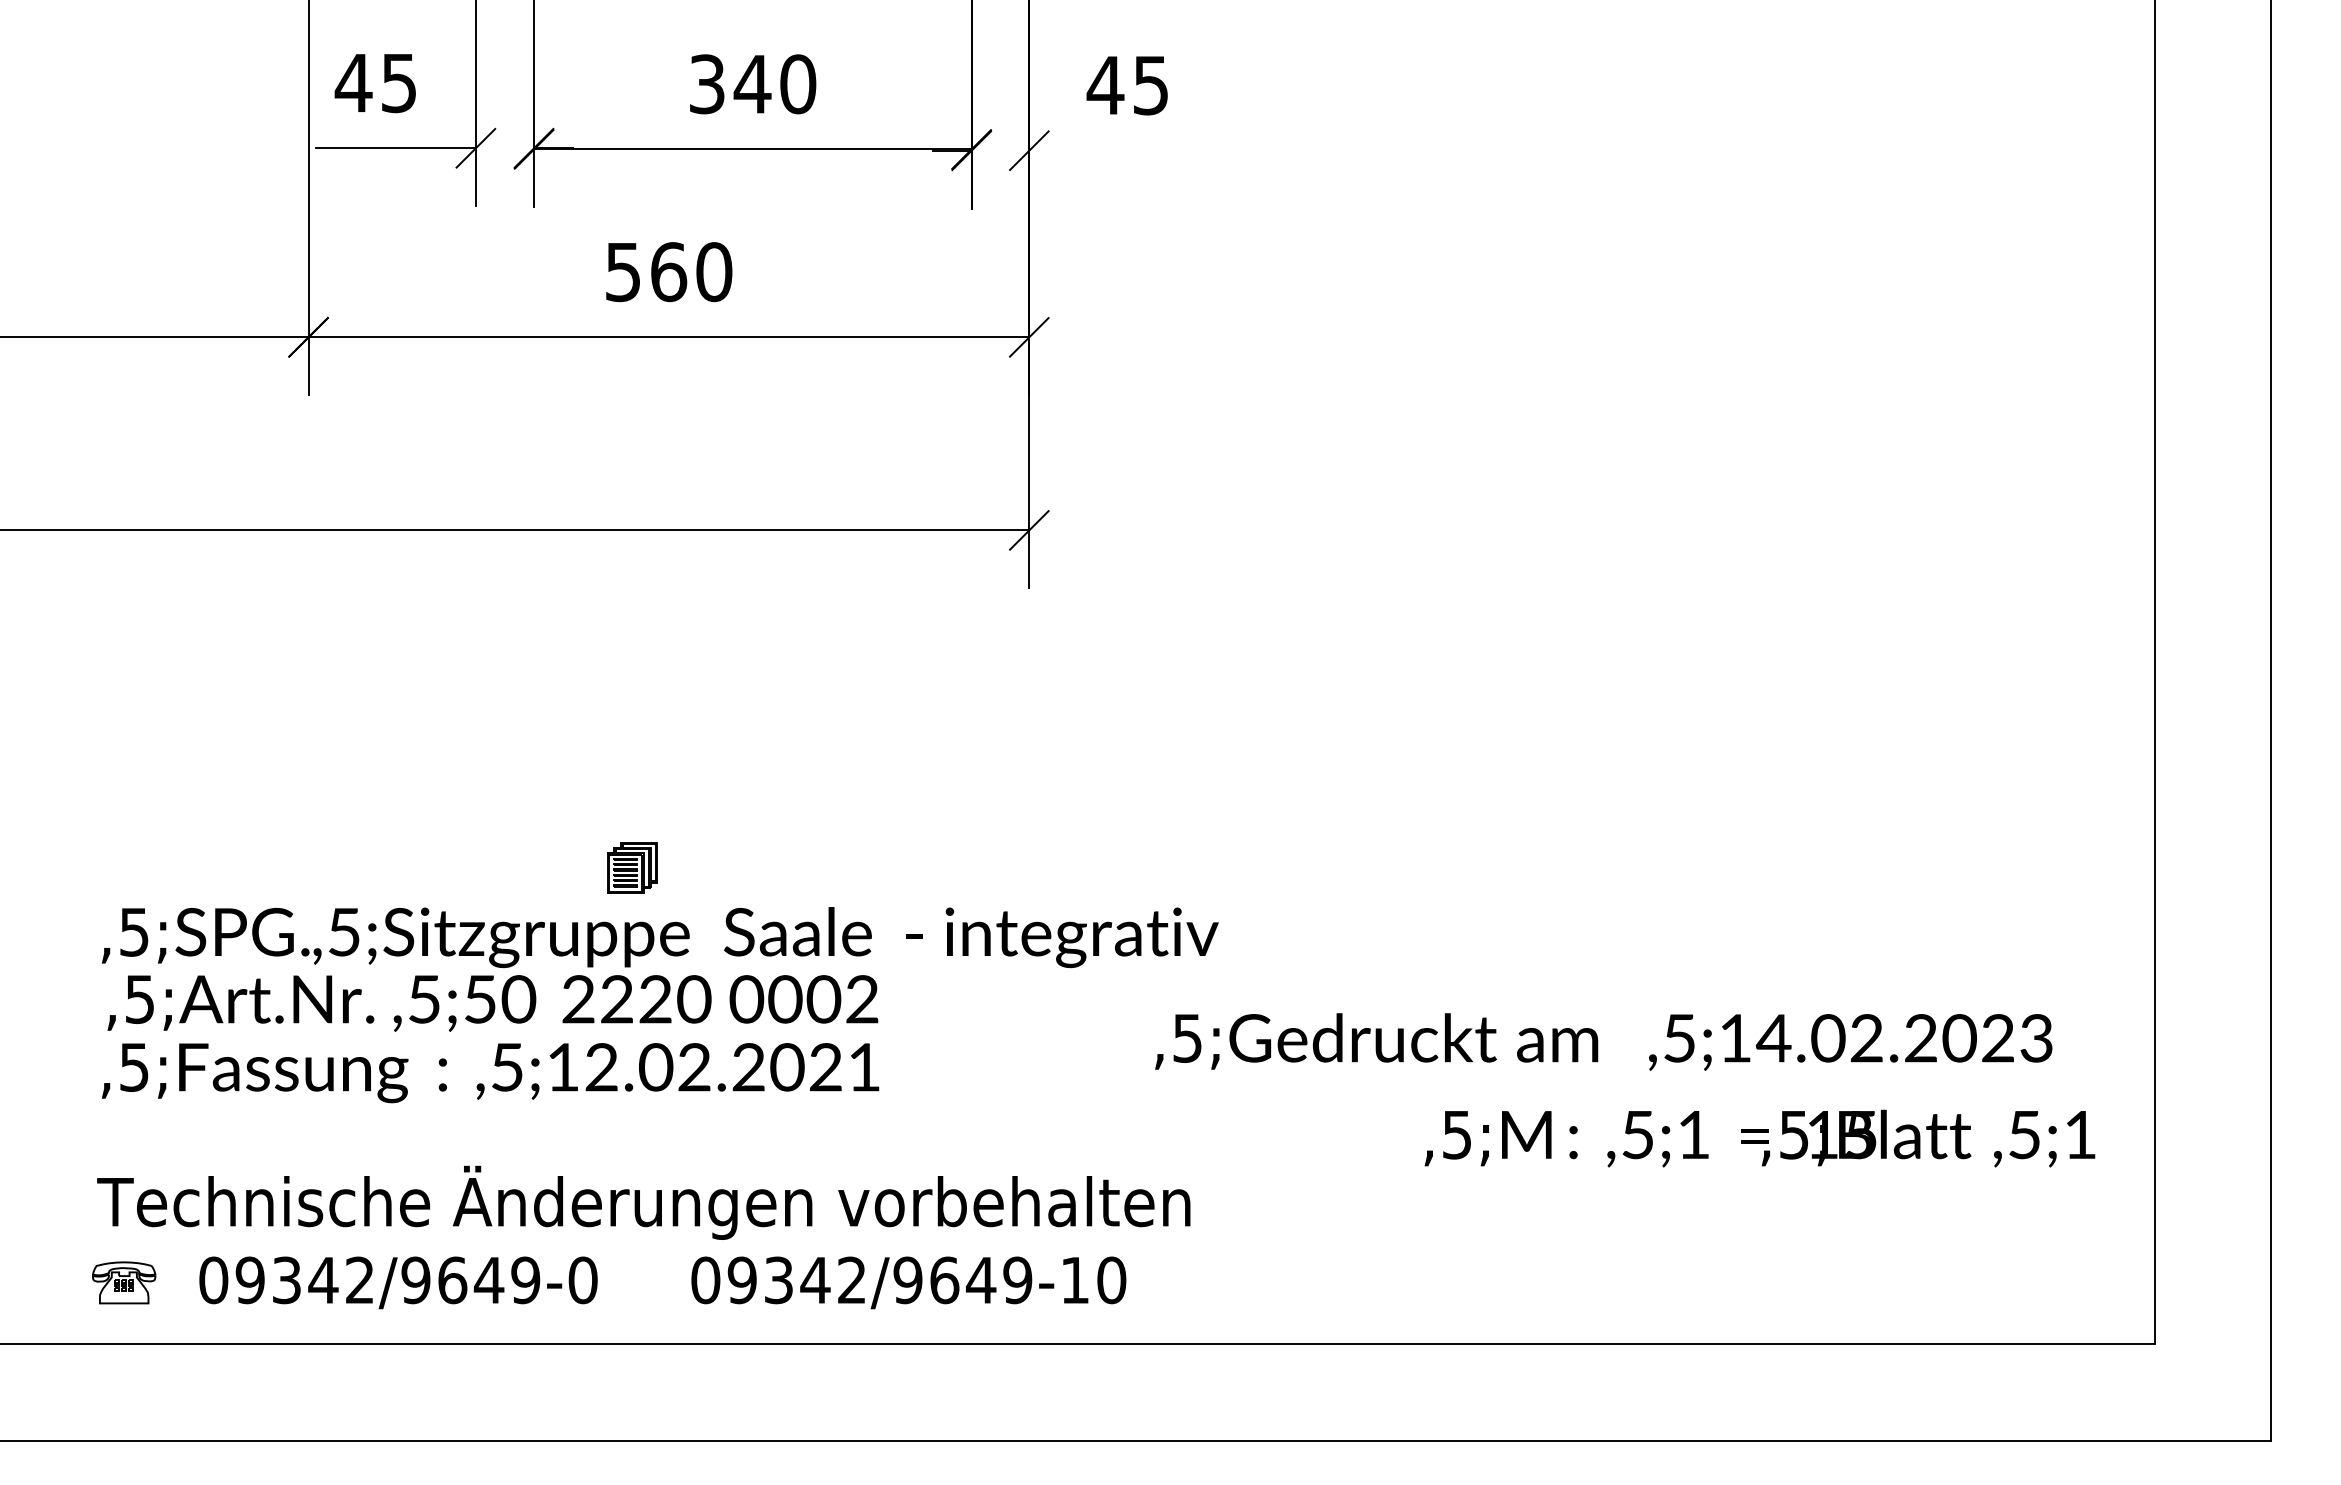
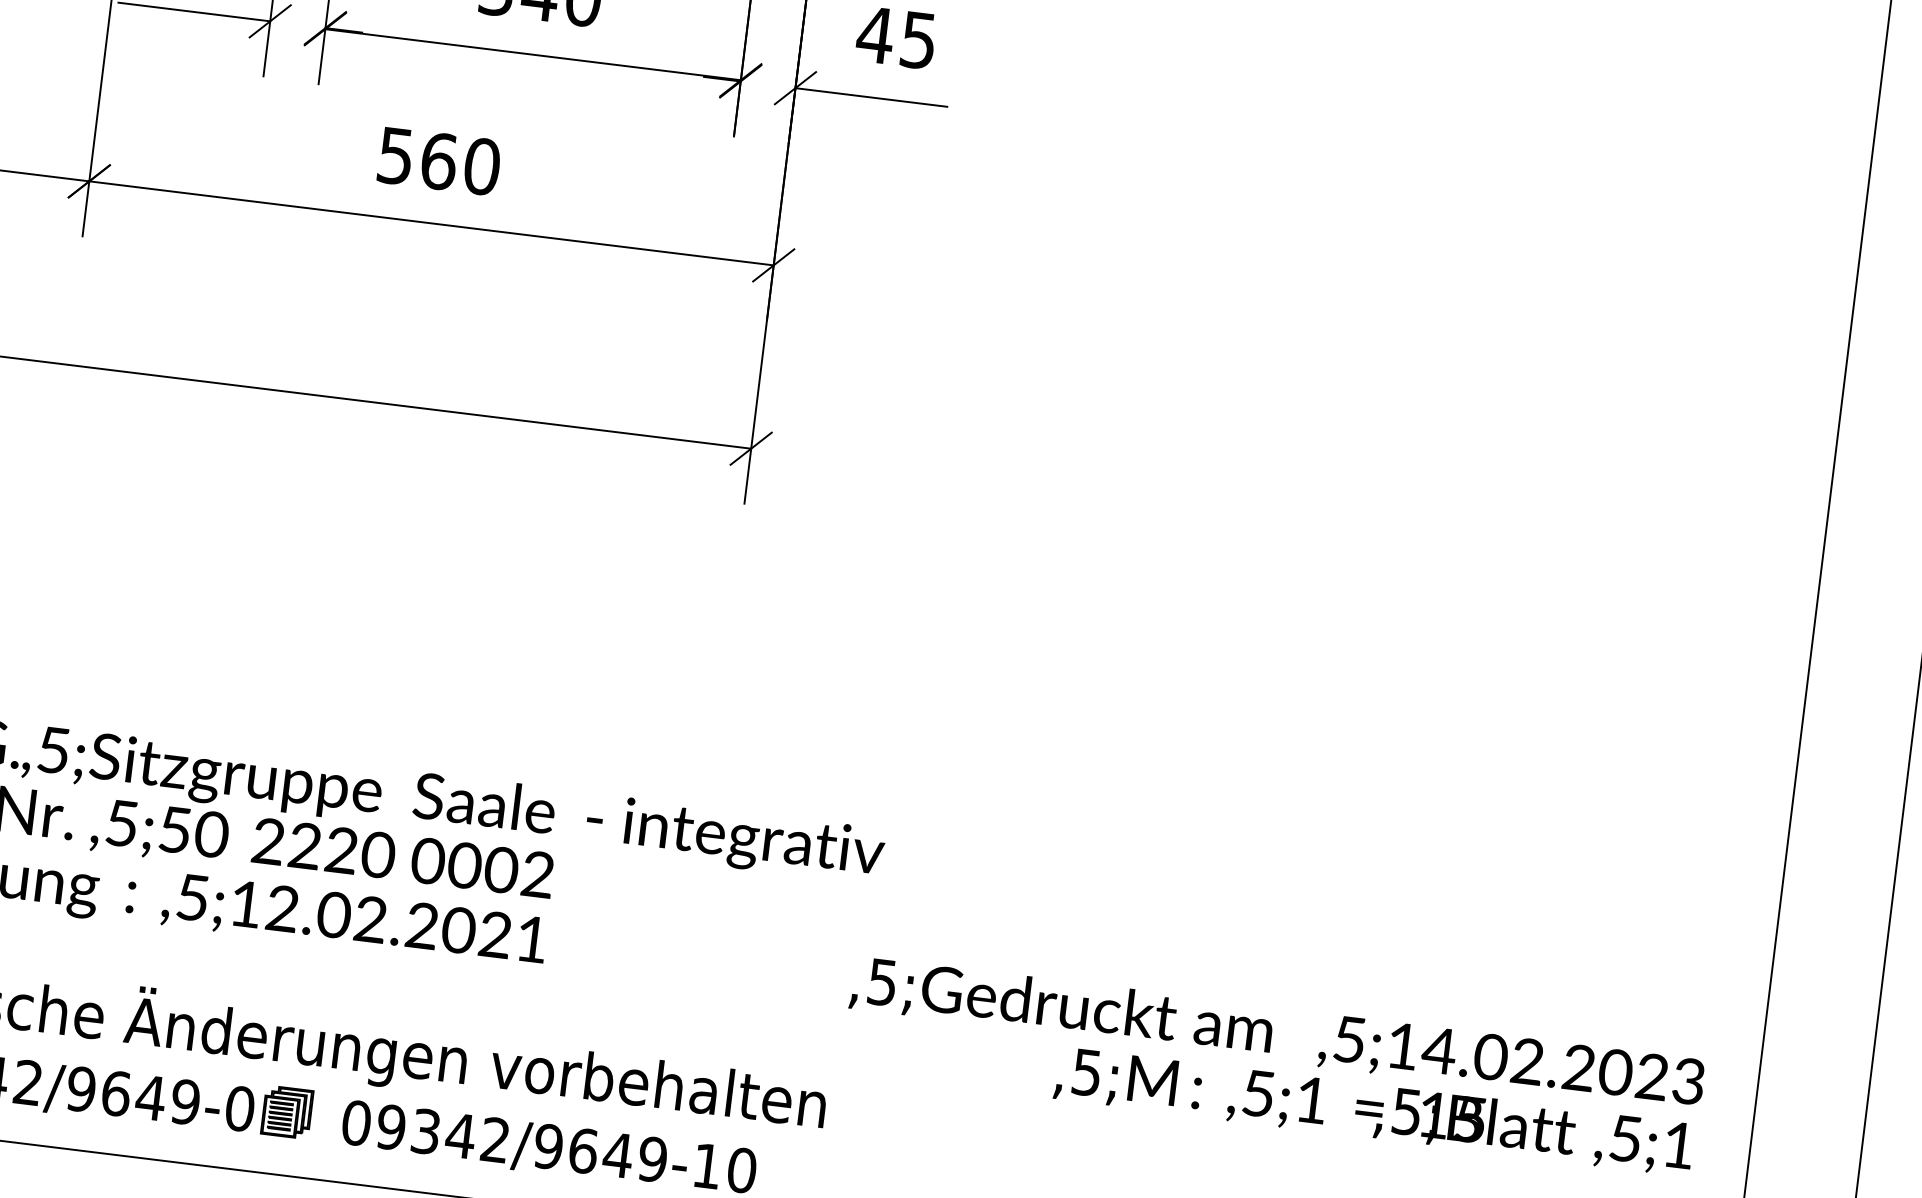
line: (1109, 150) -> (871, 97), added
part: (632, 867) -> (287, 1111), moved
text: (1603, 1041) -> (1277, 1033), moved

